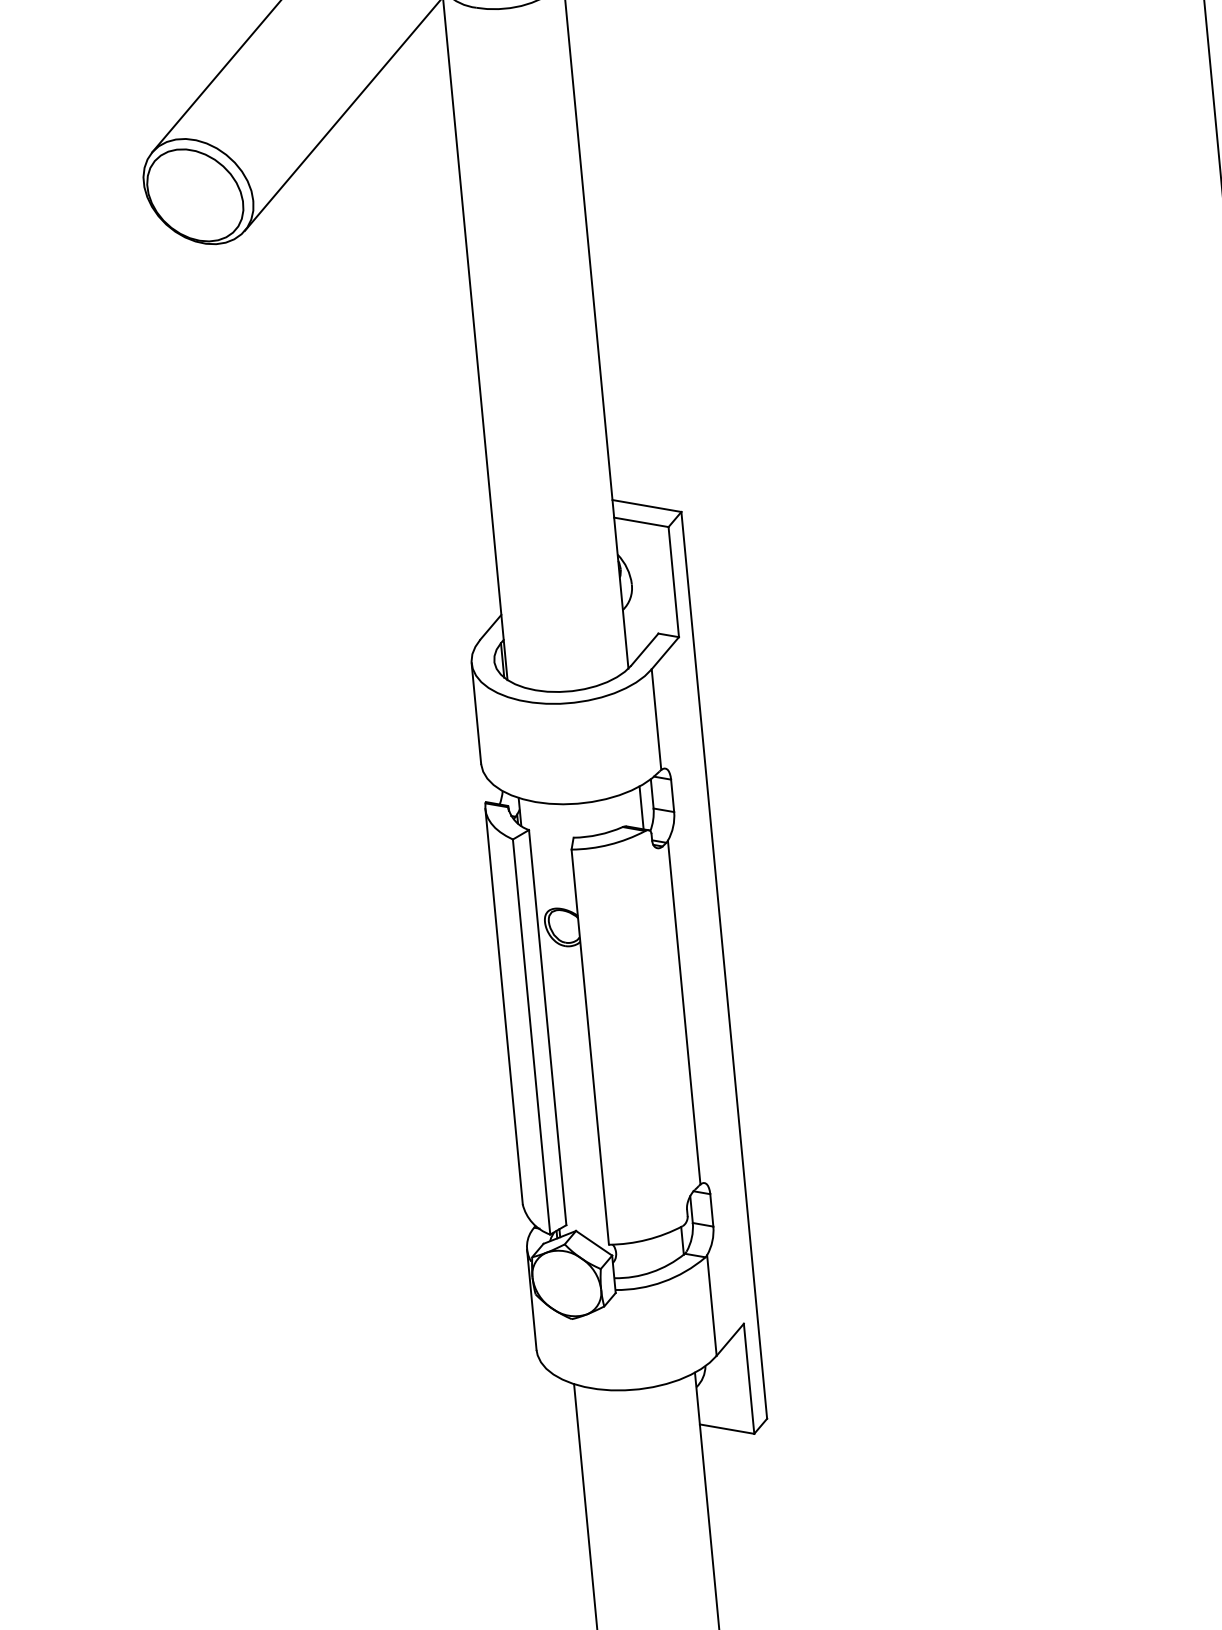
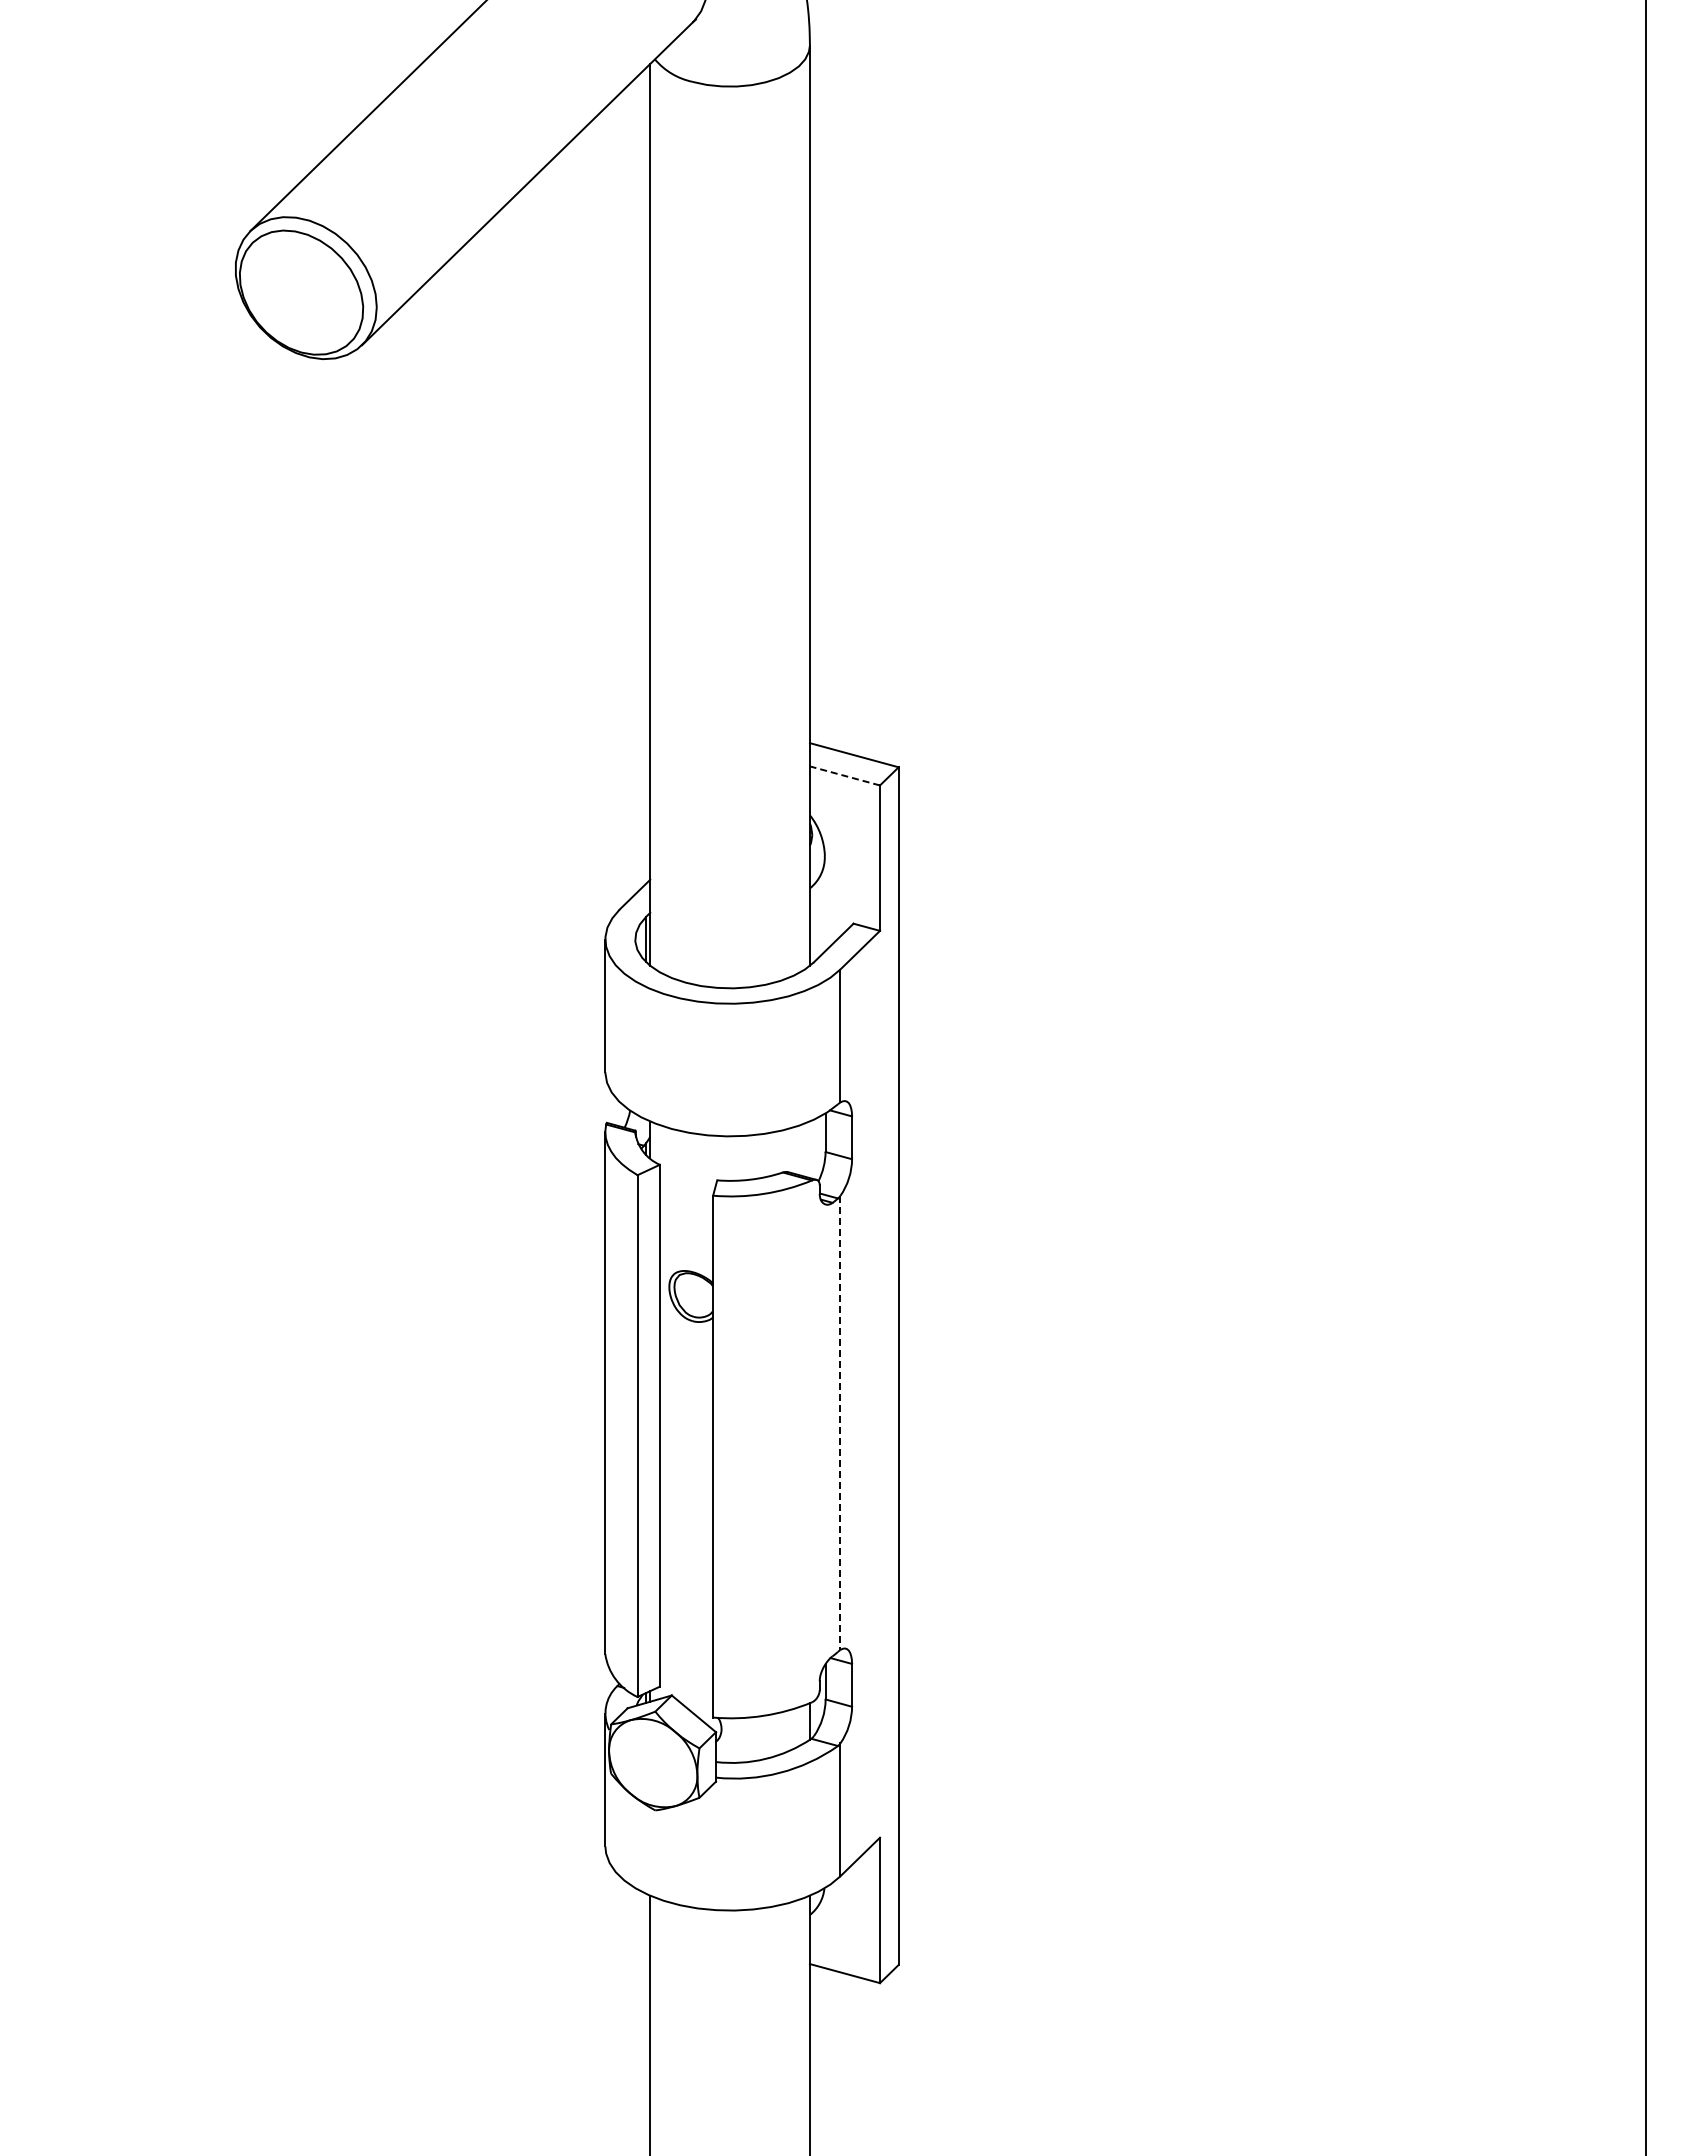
line: (640, 522) -> (844, 775), solid -> dashed
line: (641, 807) -> (809, 1149), removed
line: (684, 1012) -> (840, 1423), solid -> dashed

